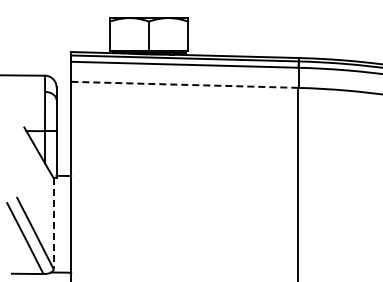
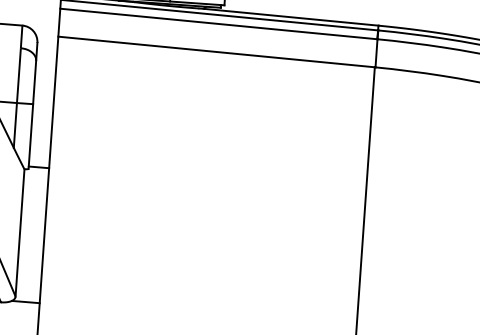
line: (184, 84) -> (216, 51), dashed -> solid
line: (53, 223) -> (19, 232), dashed -> solid

